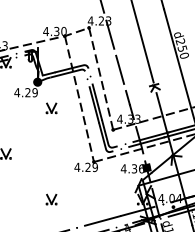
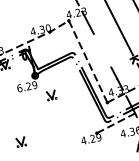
line: (120, 69) -> (102, 50), removed
text: (16, 92) -> (19, 88), 4.29 -> 6.29
line: (78, 99) -> (72, 83), removed

